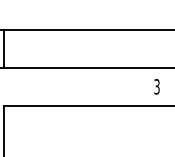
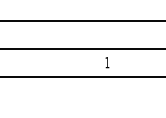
text: (157, 86) -> (107, 62), 3 -> 1

